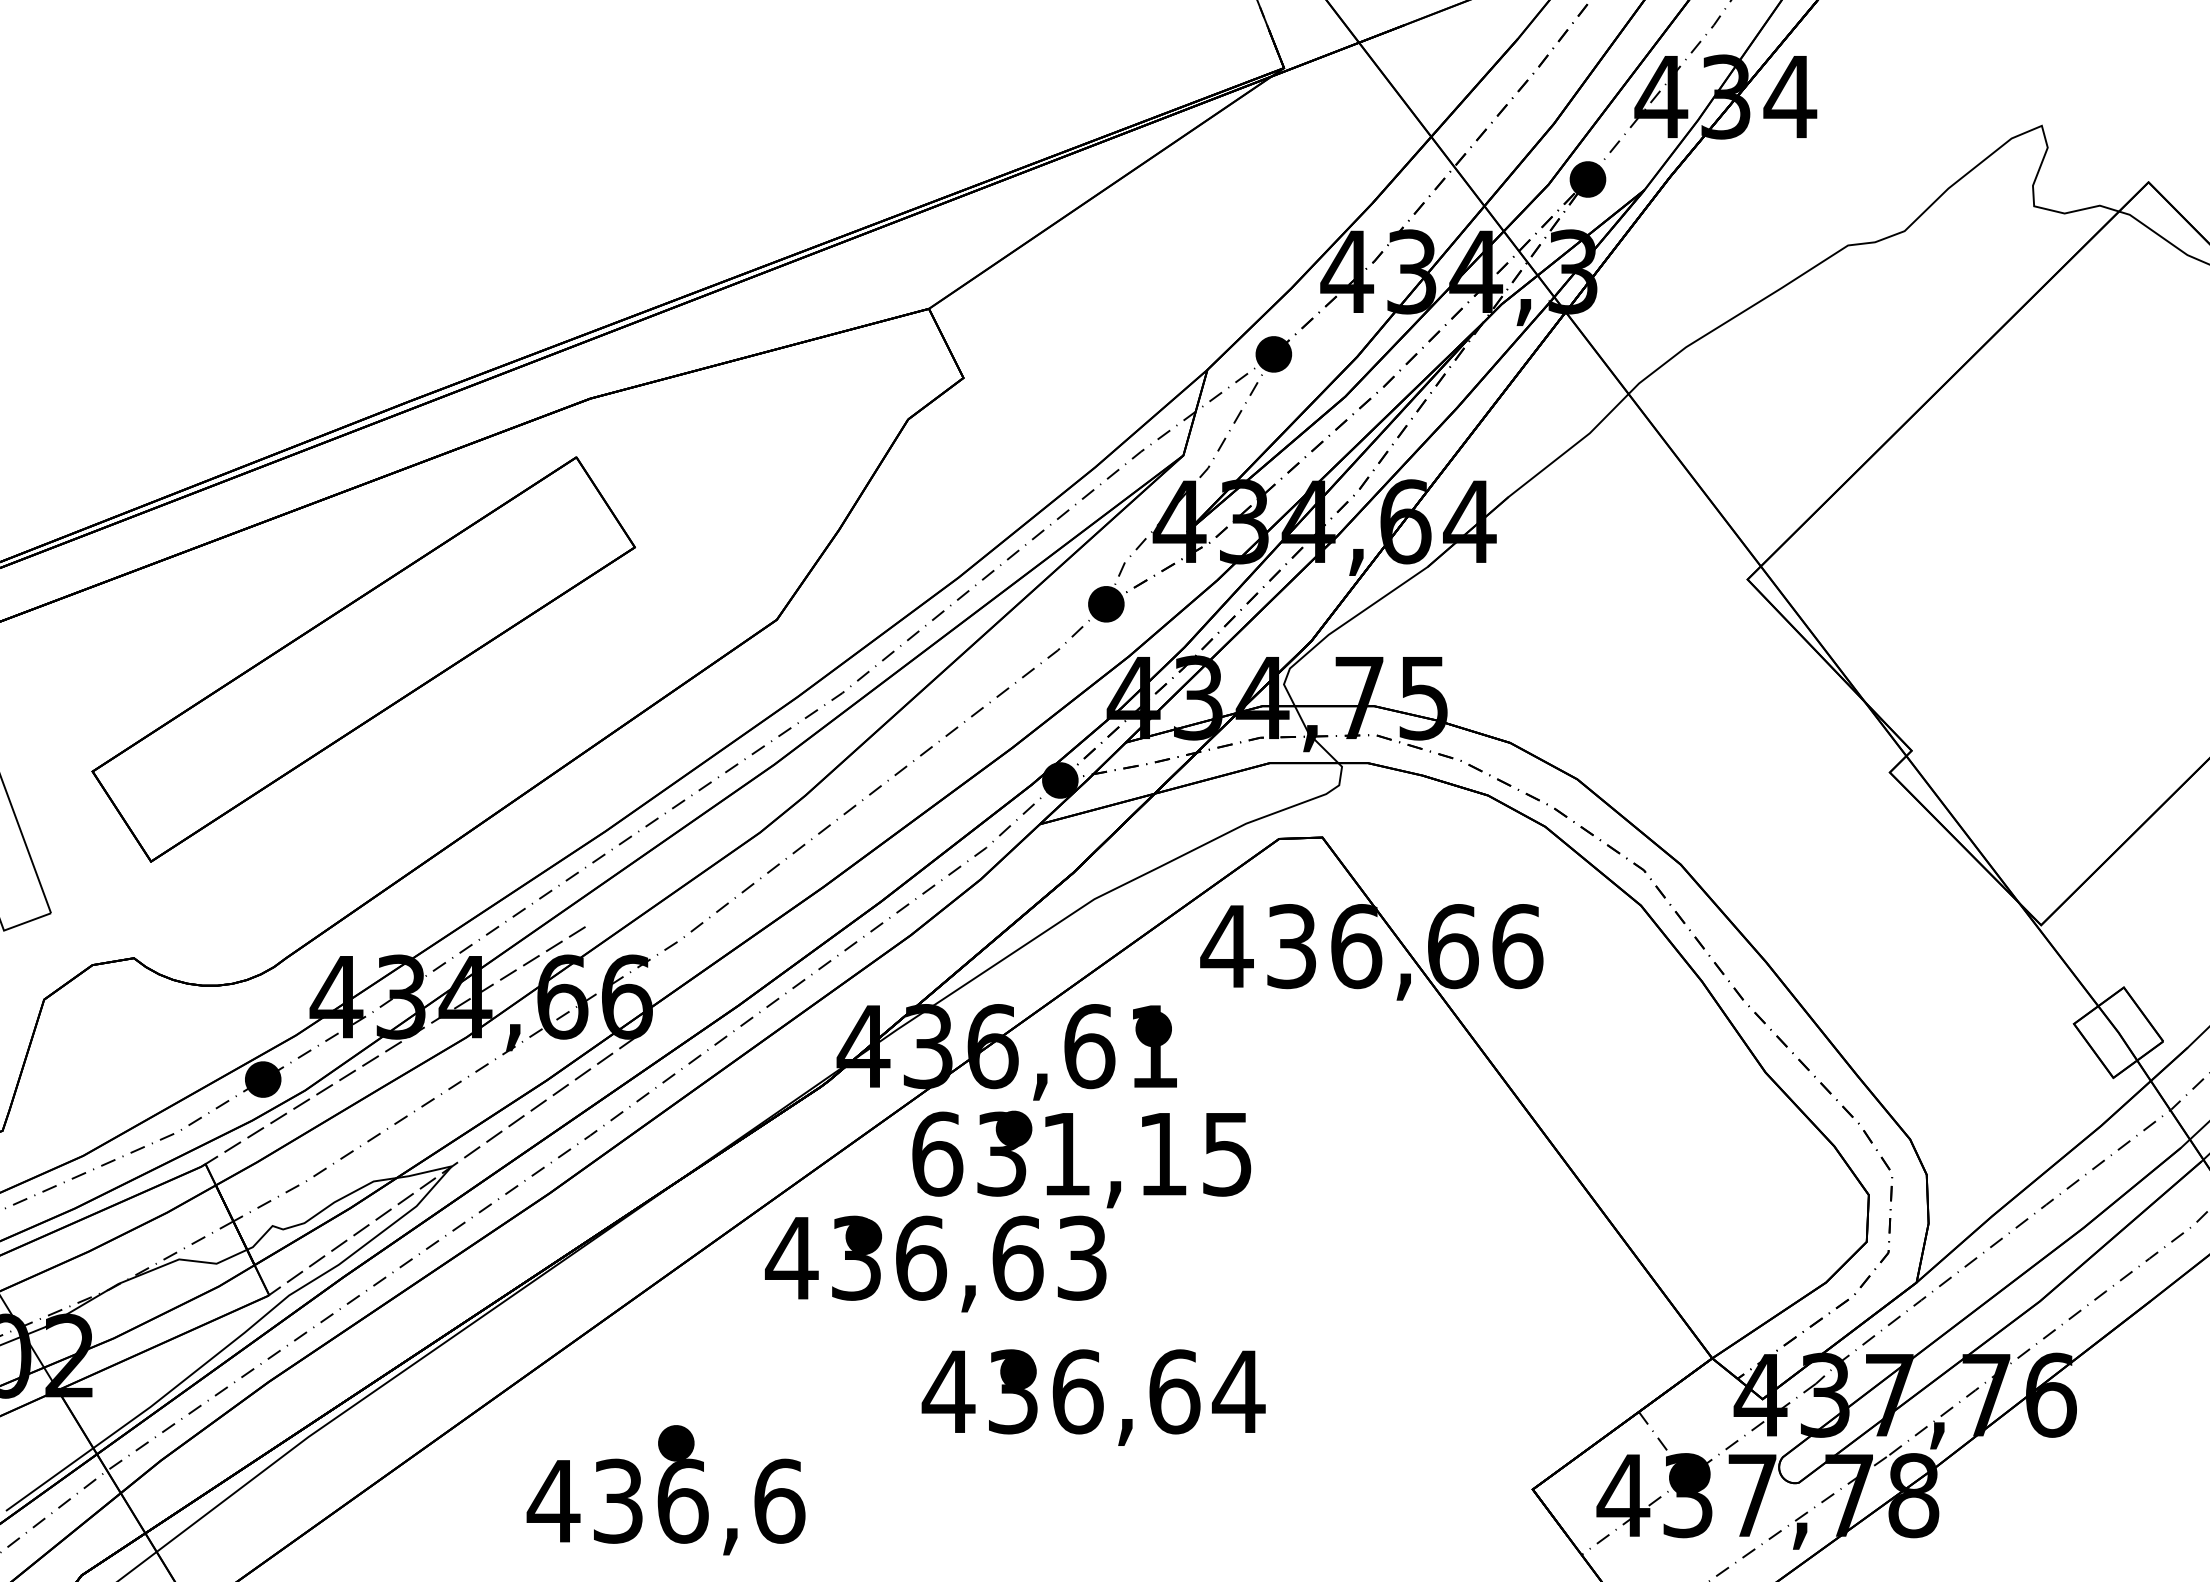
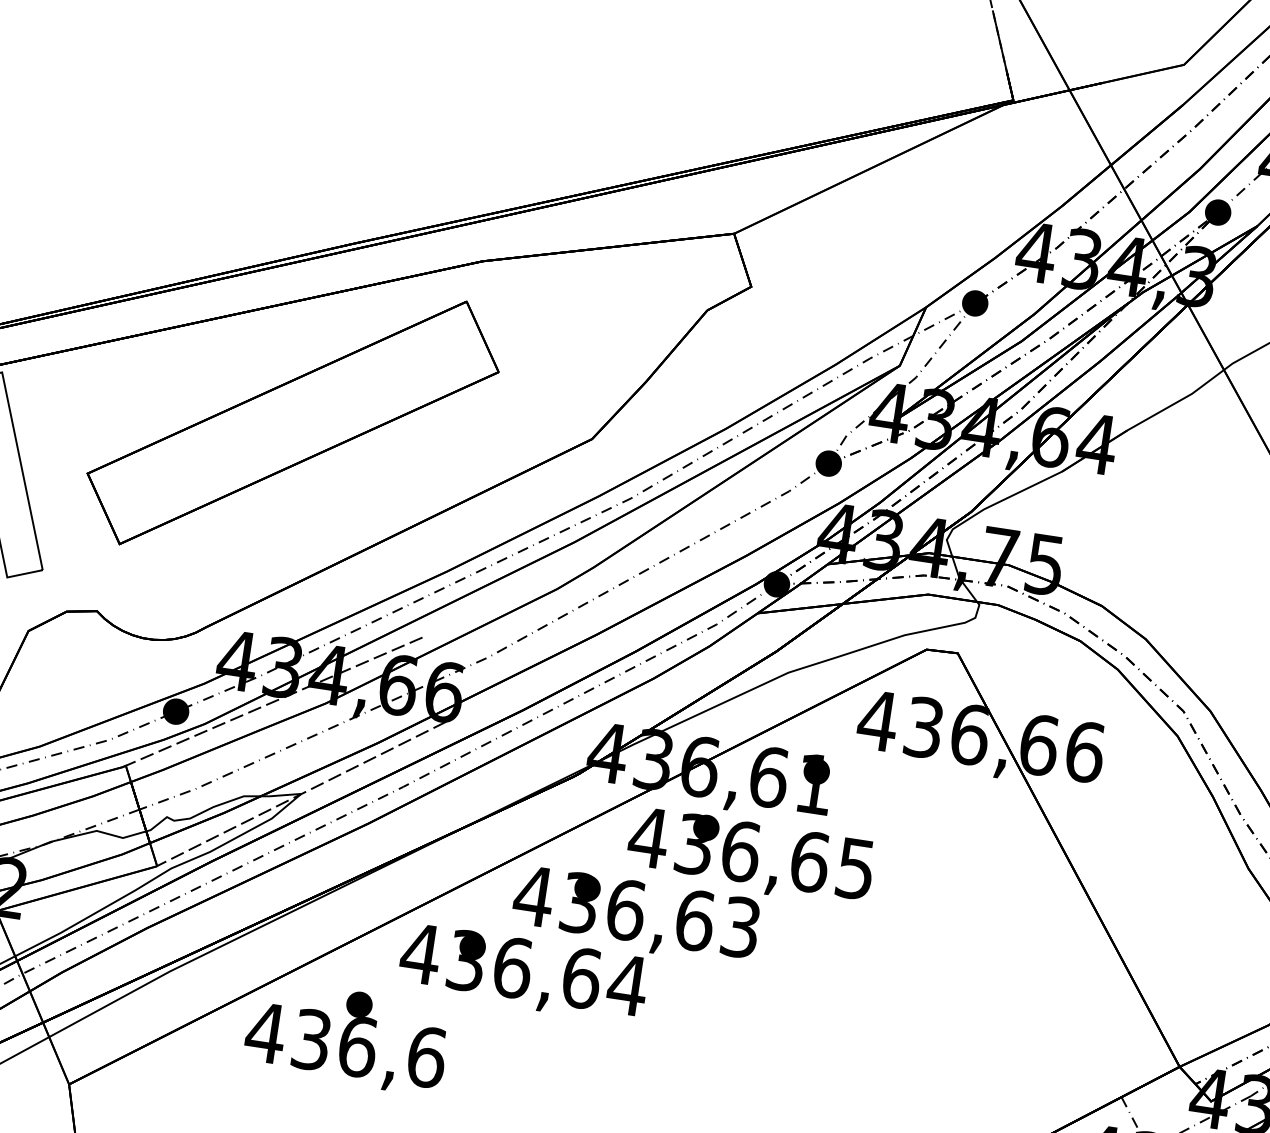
text: (1049, 1153) -> (728, 849), 631,15 -> 436,65
text: (1093, 1397) -> (523, 973), moved
text: (665, 1490) -> (346, 1037), moved

